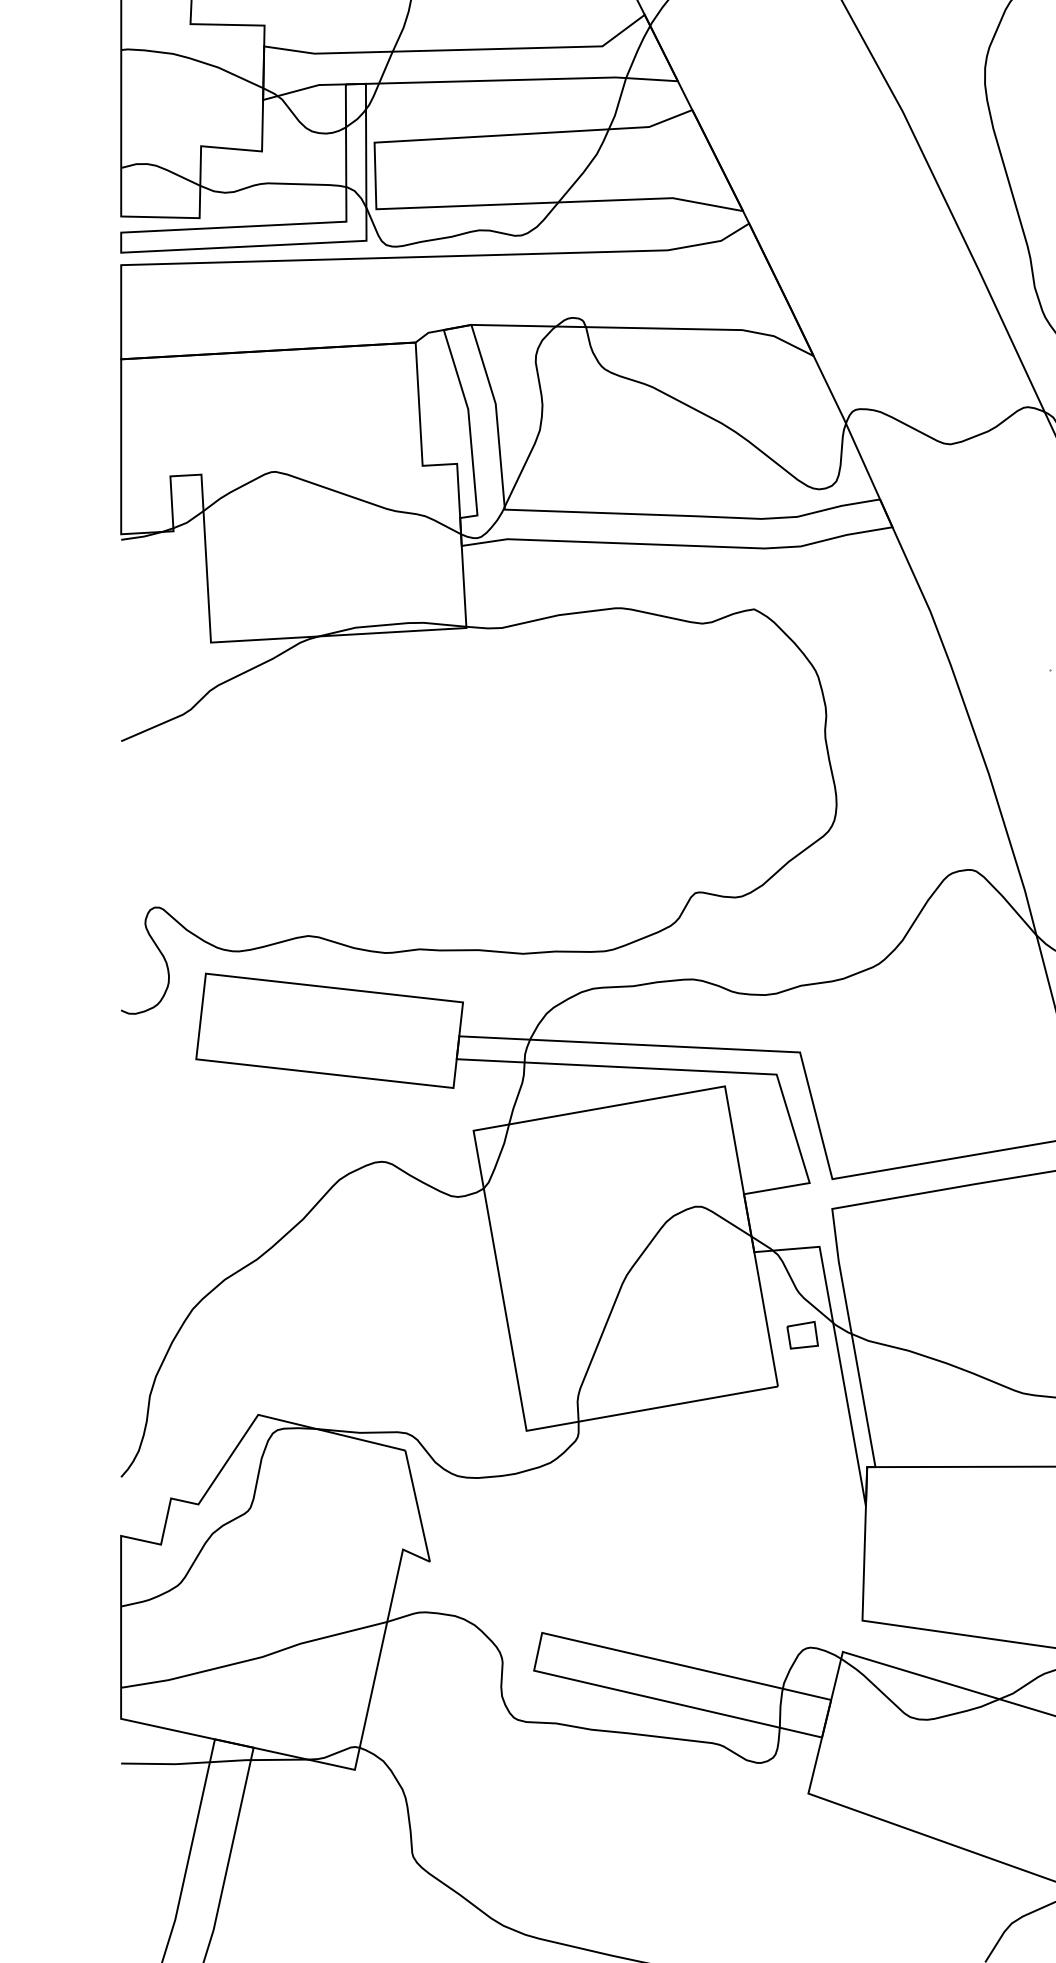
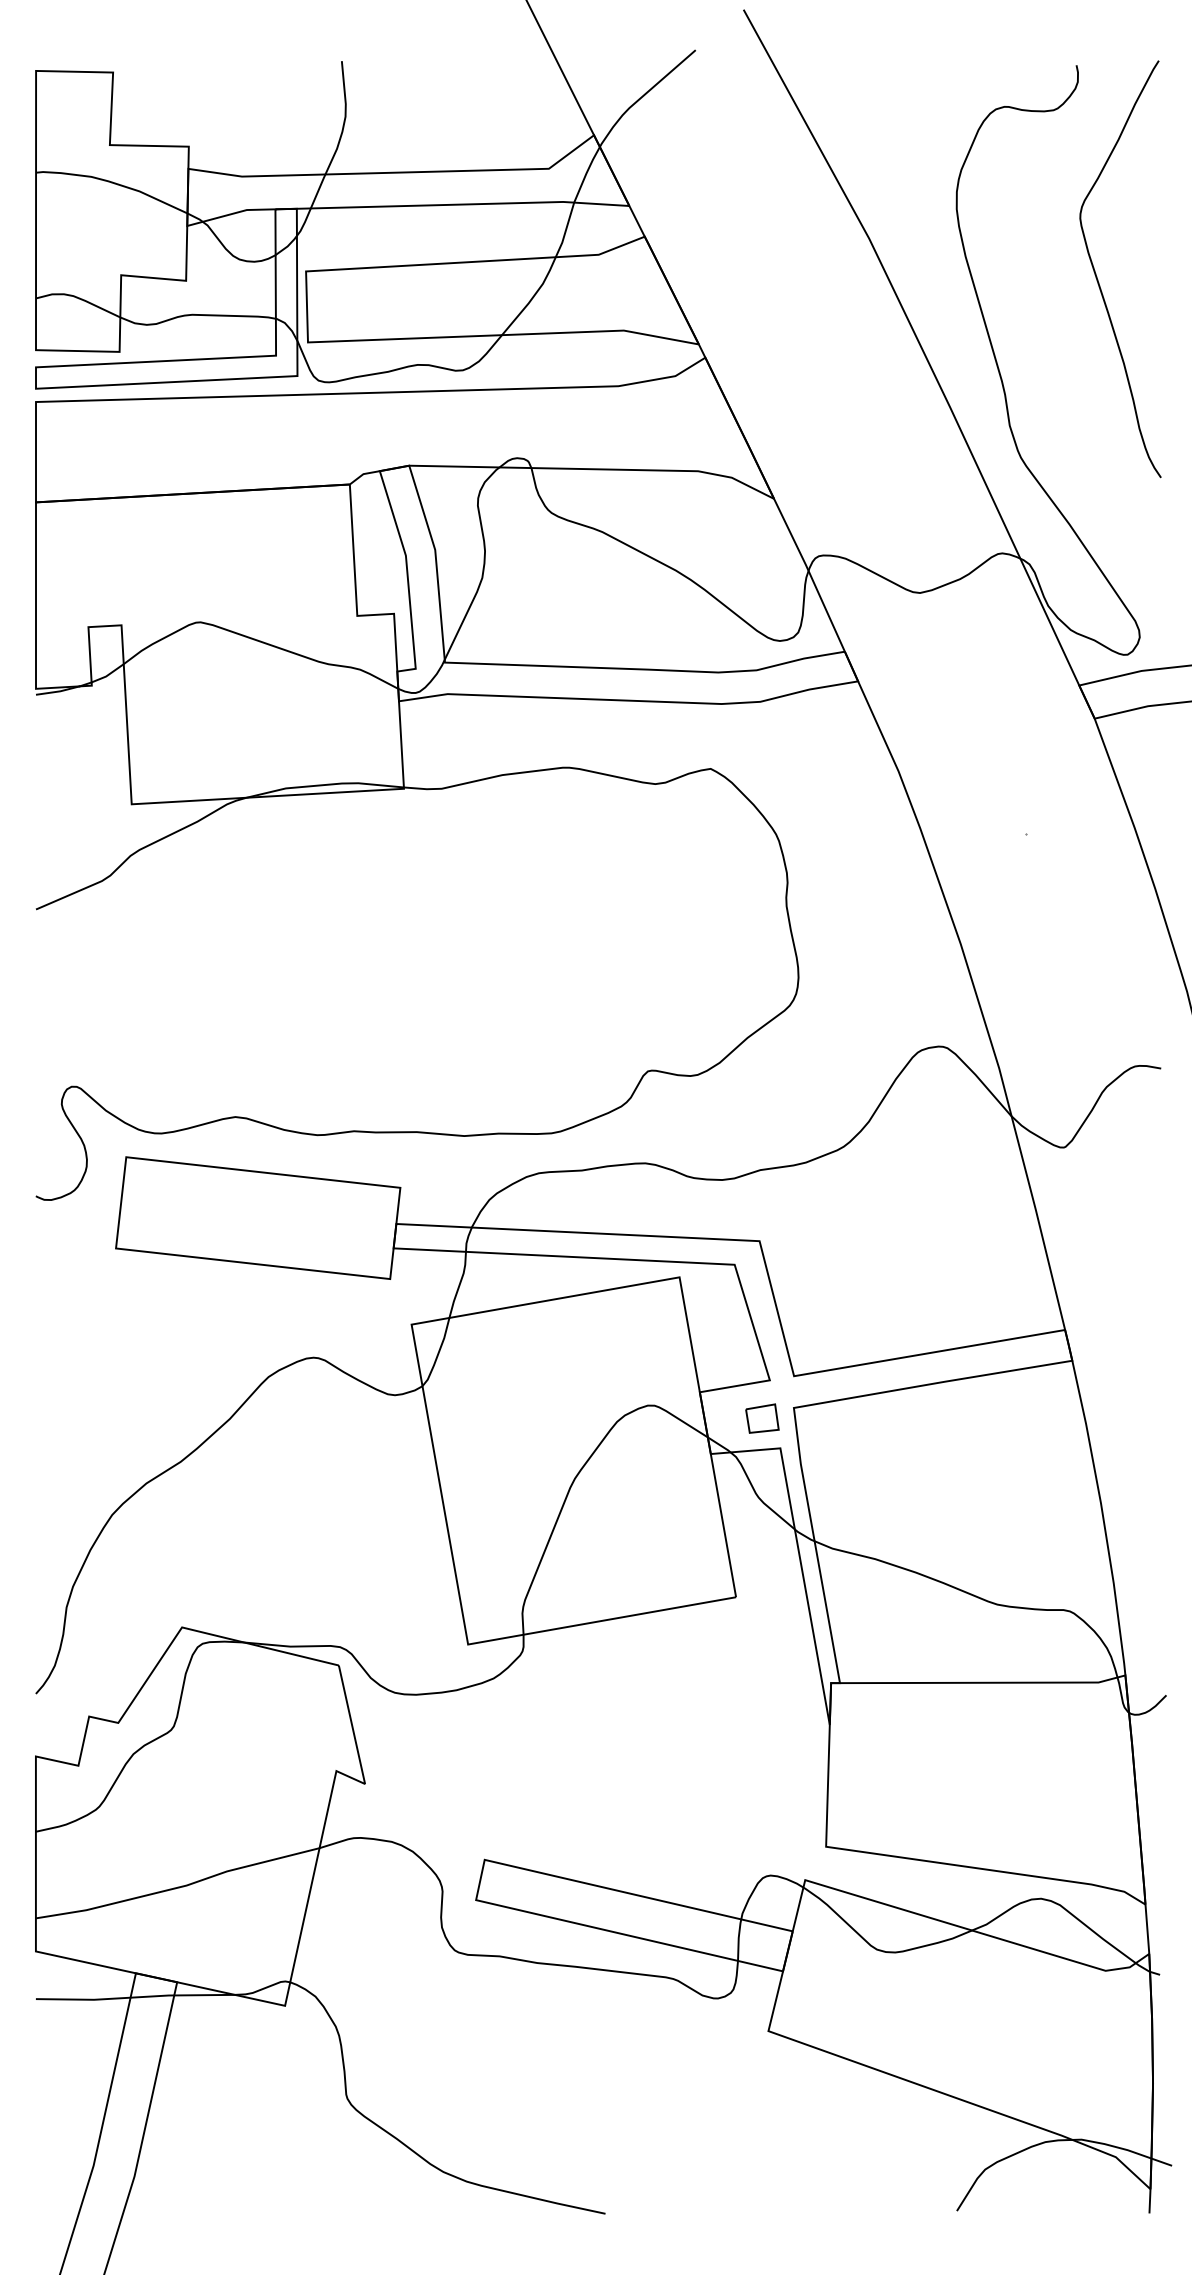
part: (802, 1335) -> (762, 1418), moved

